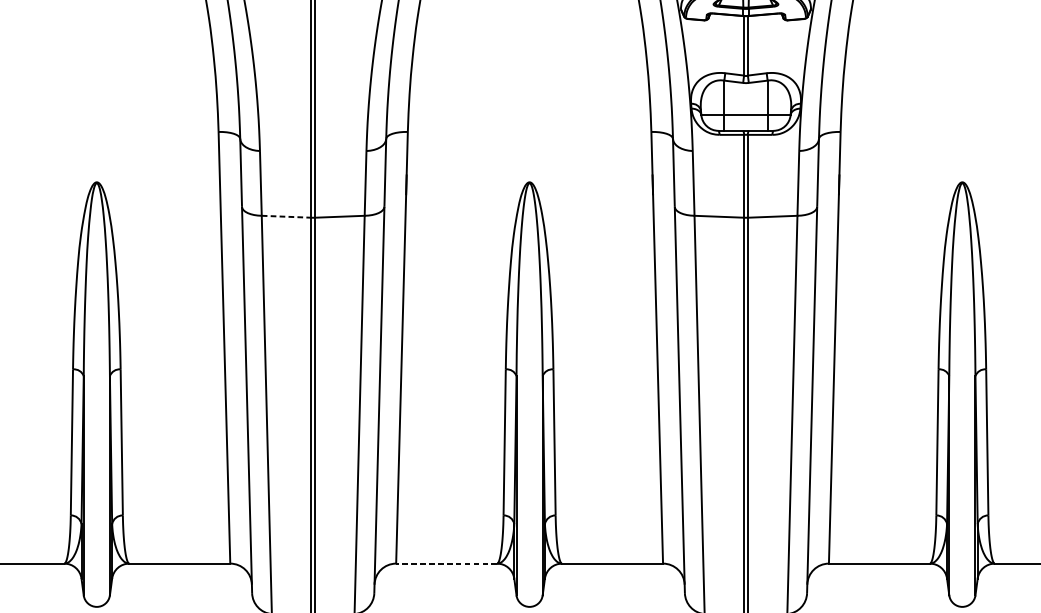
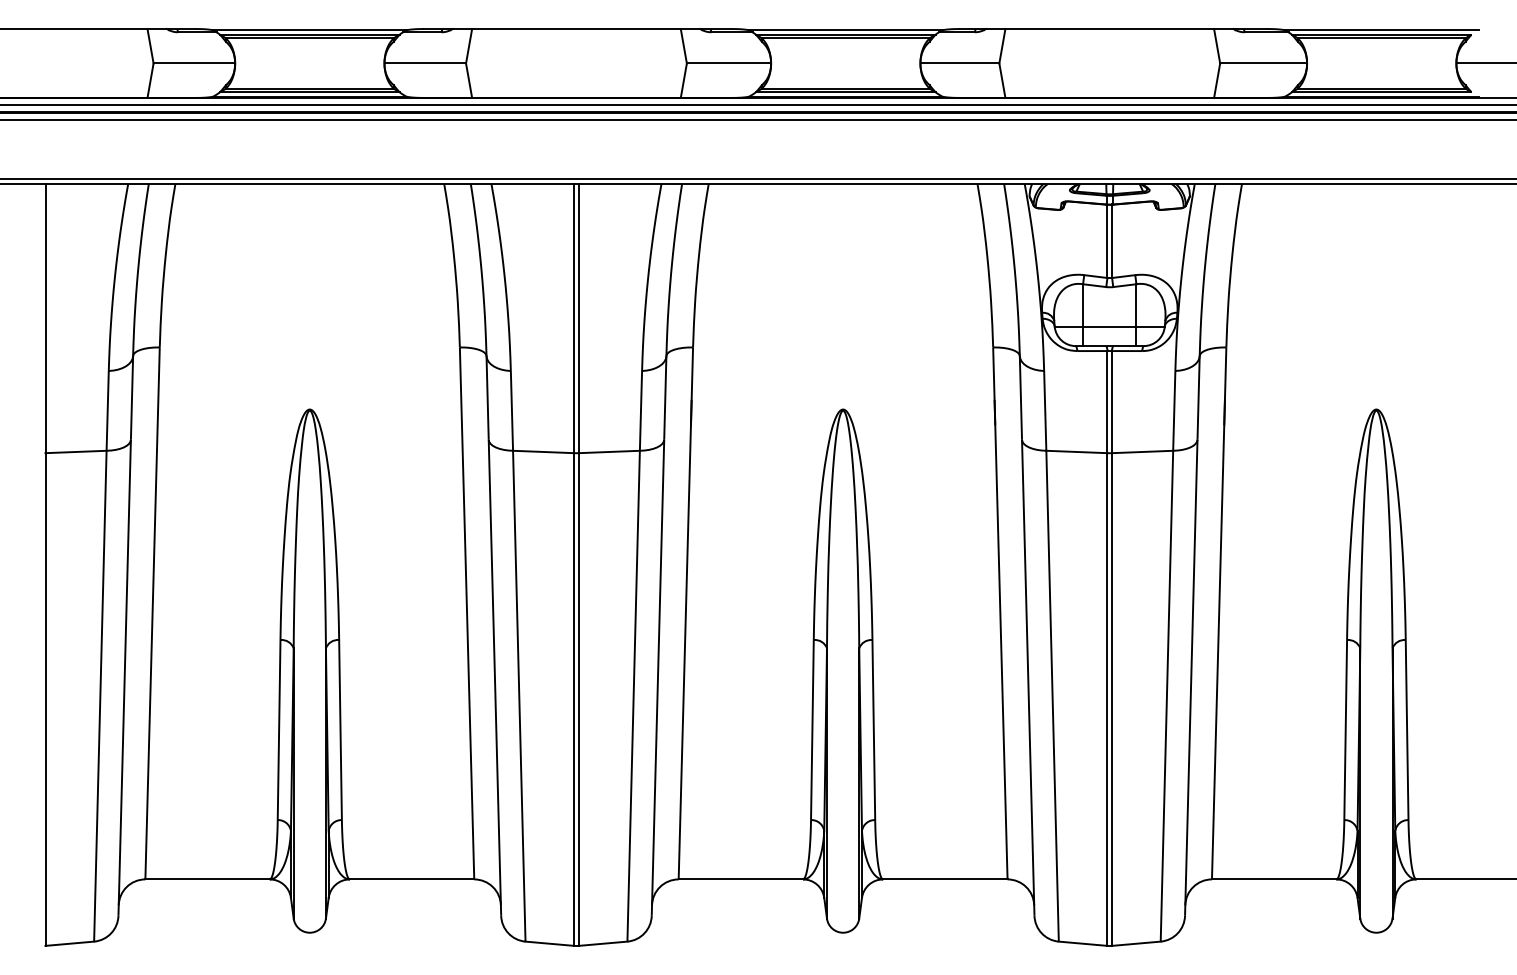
line: (286, 216) -> (543, 451), dashed -> solid
line: (446, 563) -> (740, 879), dashed -> solid

